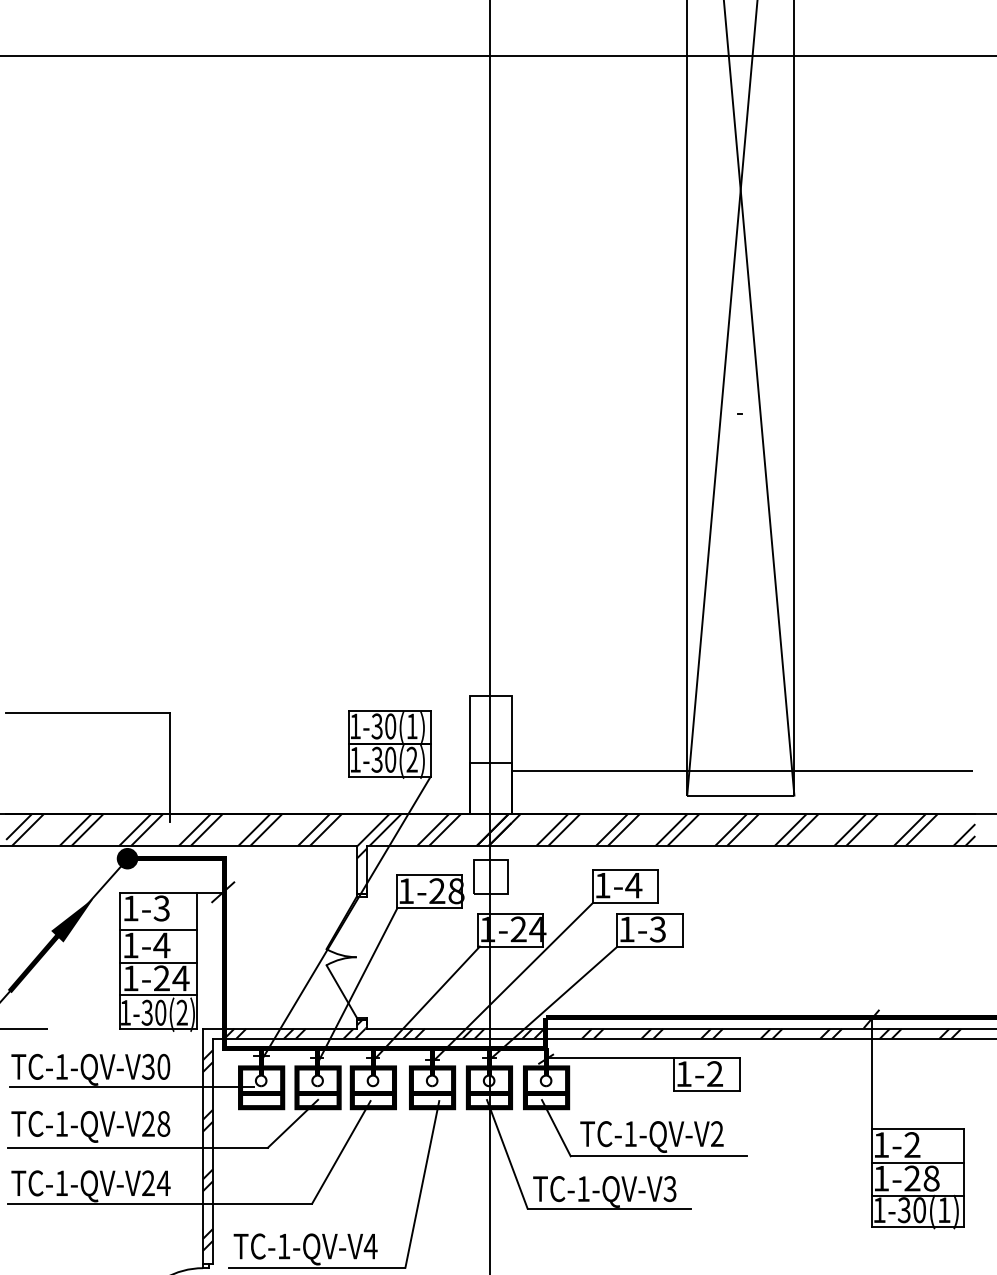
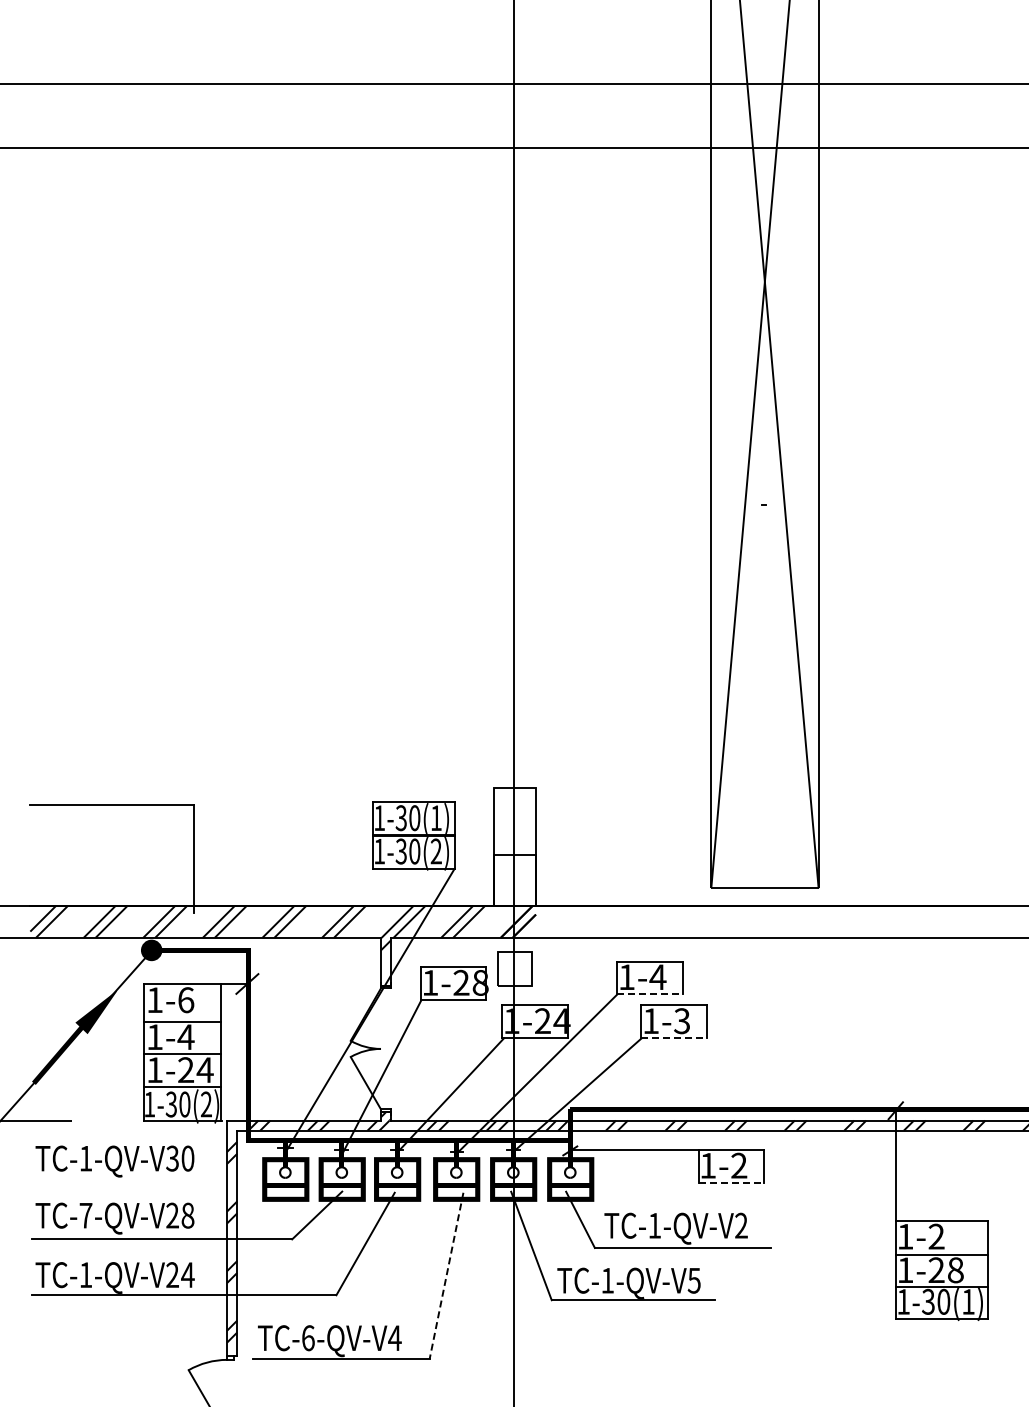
line: (742, 771) -> (766, 863), removed
hatch: (743, 829) -> (767, 921), removed
line: (625, 902) -> (649, 994), solid -> dashed
text: (161, 908) -> (185, 1000), 1-3 -> 1-6
line: (650, 946) -> (674, 1038), solid -> dashed
line: (131, 1086) -> (155, 1178), removed
line: (707, 1091) -> (731, 1183), solid -> dashed
text: (61, 1123) -> (85, 1215), -1-QV-V28 -> -7-QV-V28
line: (422, 1184) -> (446, 1276), solid -> dashed
text: (670, 1188) -> (694, 1280), -1-QV-V3 -> -1-QV-V5
text: (284, 1246) -> (308, 1338), -1-QV-V4 -> -6-QV-V4

